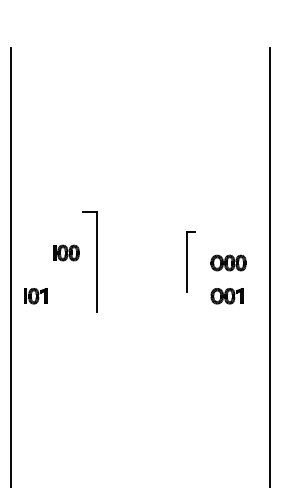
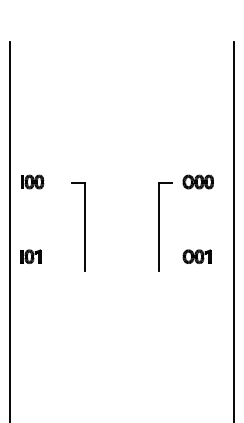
part: (66, 252) -> (32, 181), moved
part: (190, 261) -> (165, 226), size x1.67
part: (228, 262) -> (198, 181), moved

